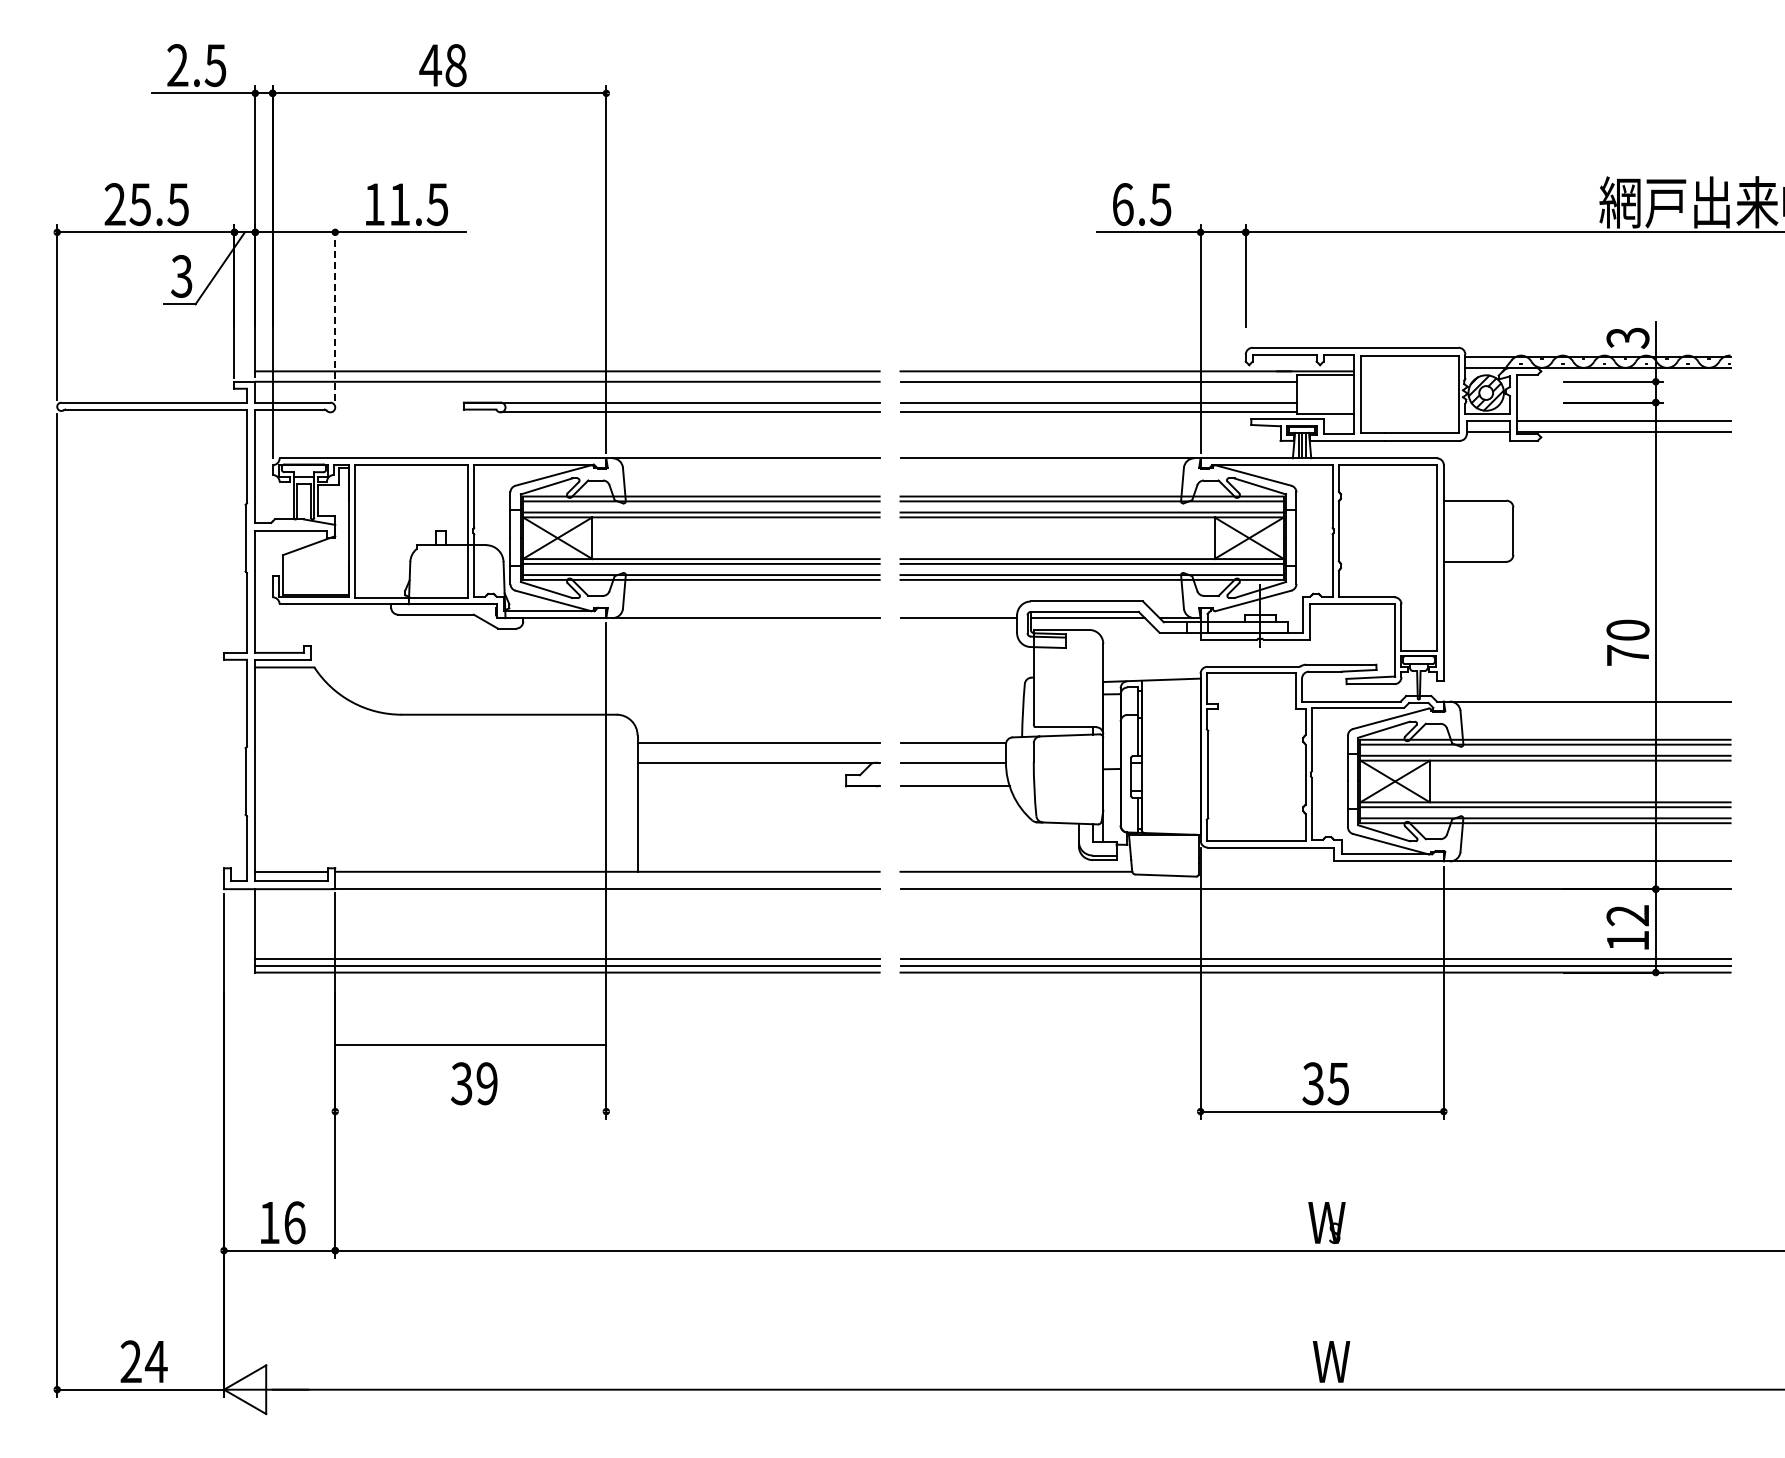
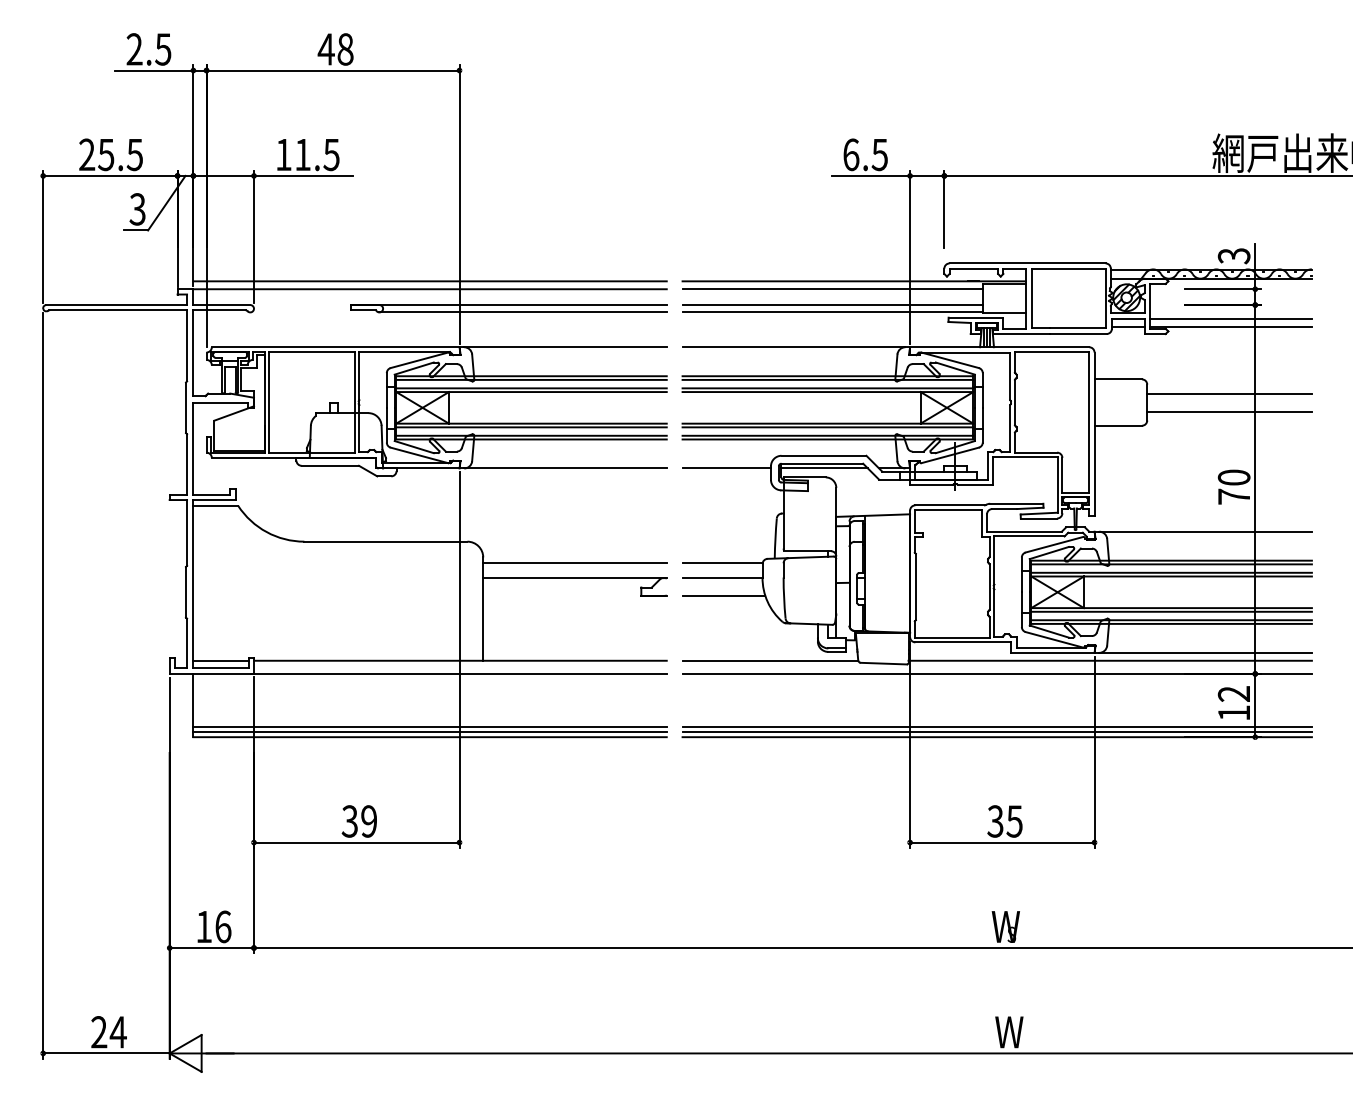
line: (335, 312) -> (254, 236), dashed -> solid
line: (1621, 519) -> (1229, 393), added
line: (1621, 543) -> (1229, 411), added
line: (1464, 871) -> (1110, 660), added
line: (470, 1044) -> (356, 842), moved

